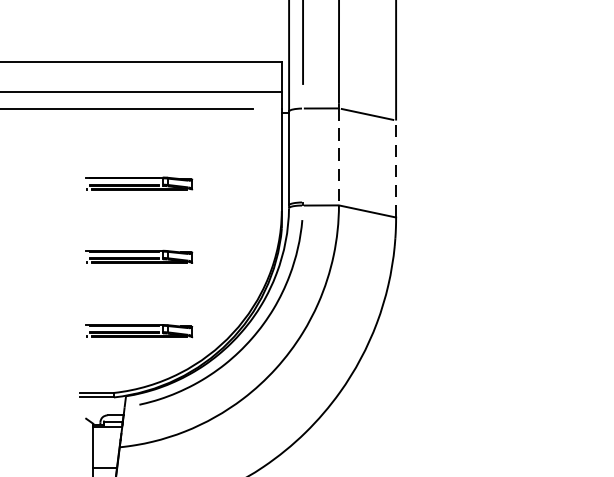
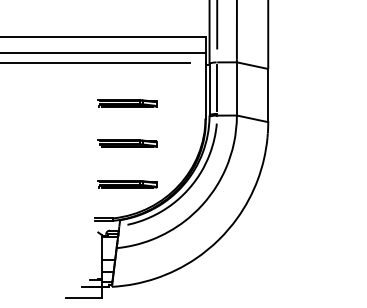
line: (303, 154) -> (217, 87), added
line: (338, 156) -> (236, 88), dashed -> solid
line: (396, 168) -> (268, 95), dashed -> solid

